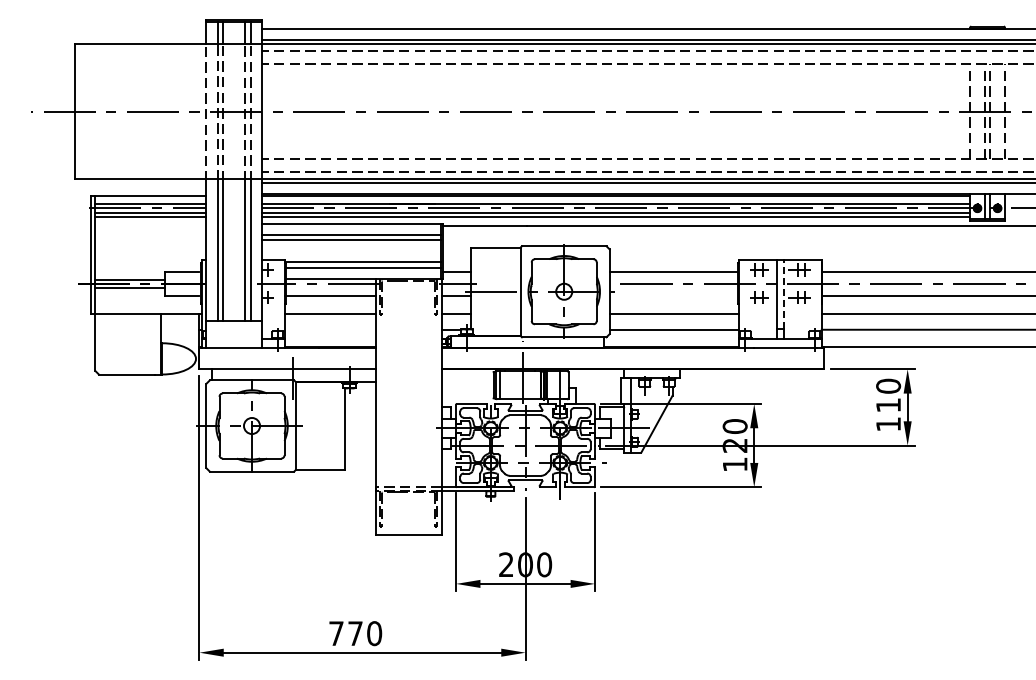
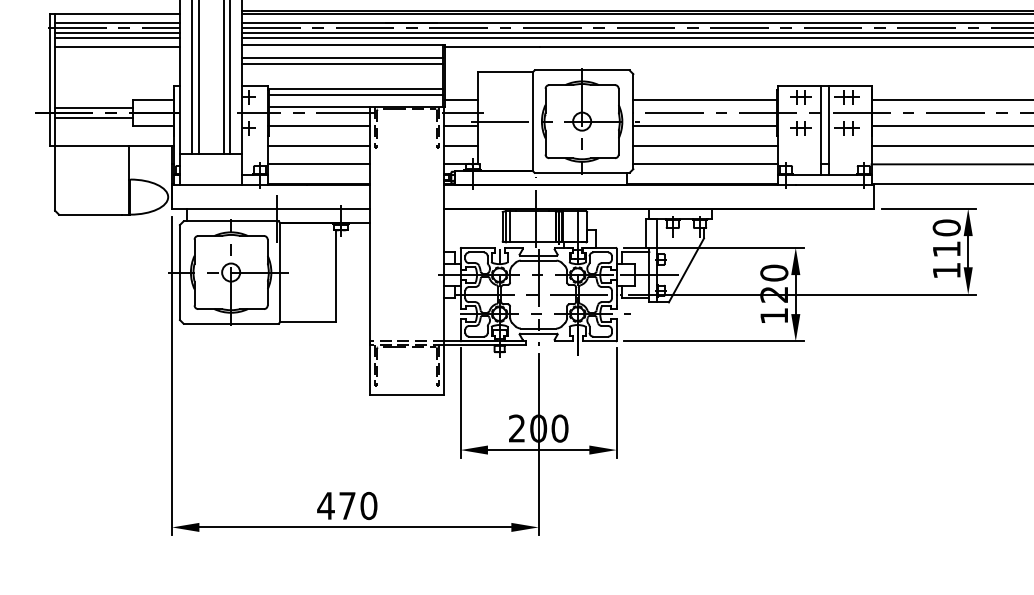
line: (150, 225) -> (117, 47), added
line: (783, 294) -> (828, 124), dashed -> solid
line: (673, 295) -> (704, 125), added
line: (329, 329) -> (318, 164), added
text: (336, 633) -> (326, 505), 770 -> 470

